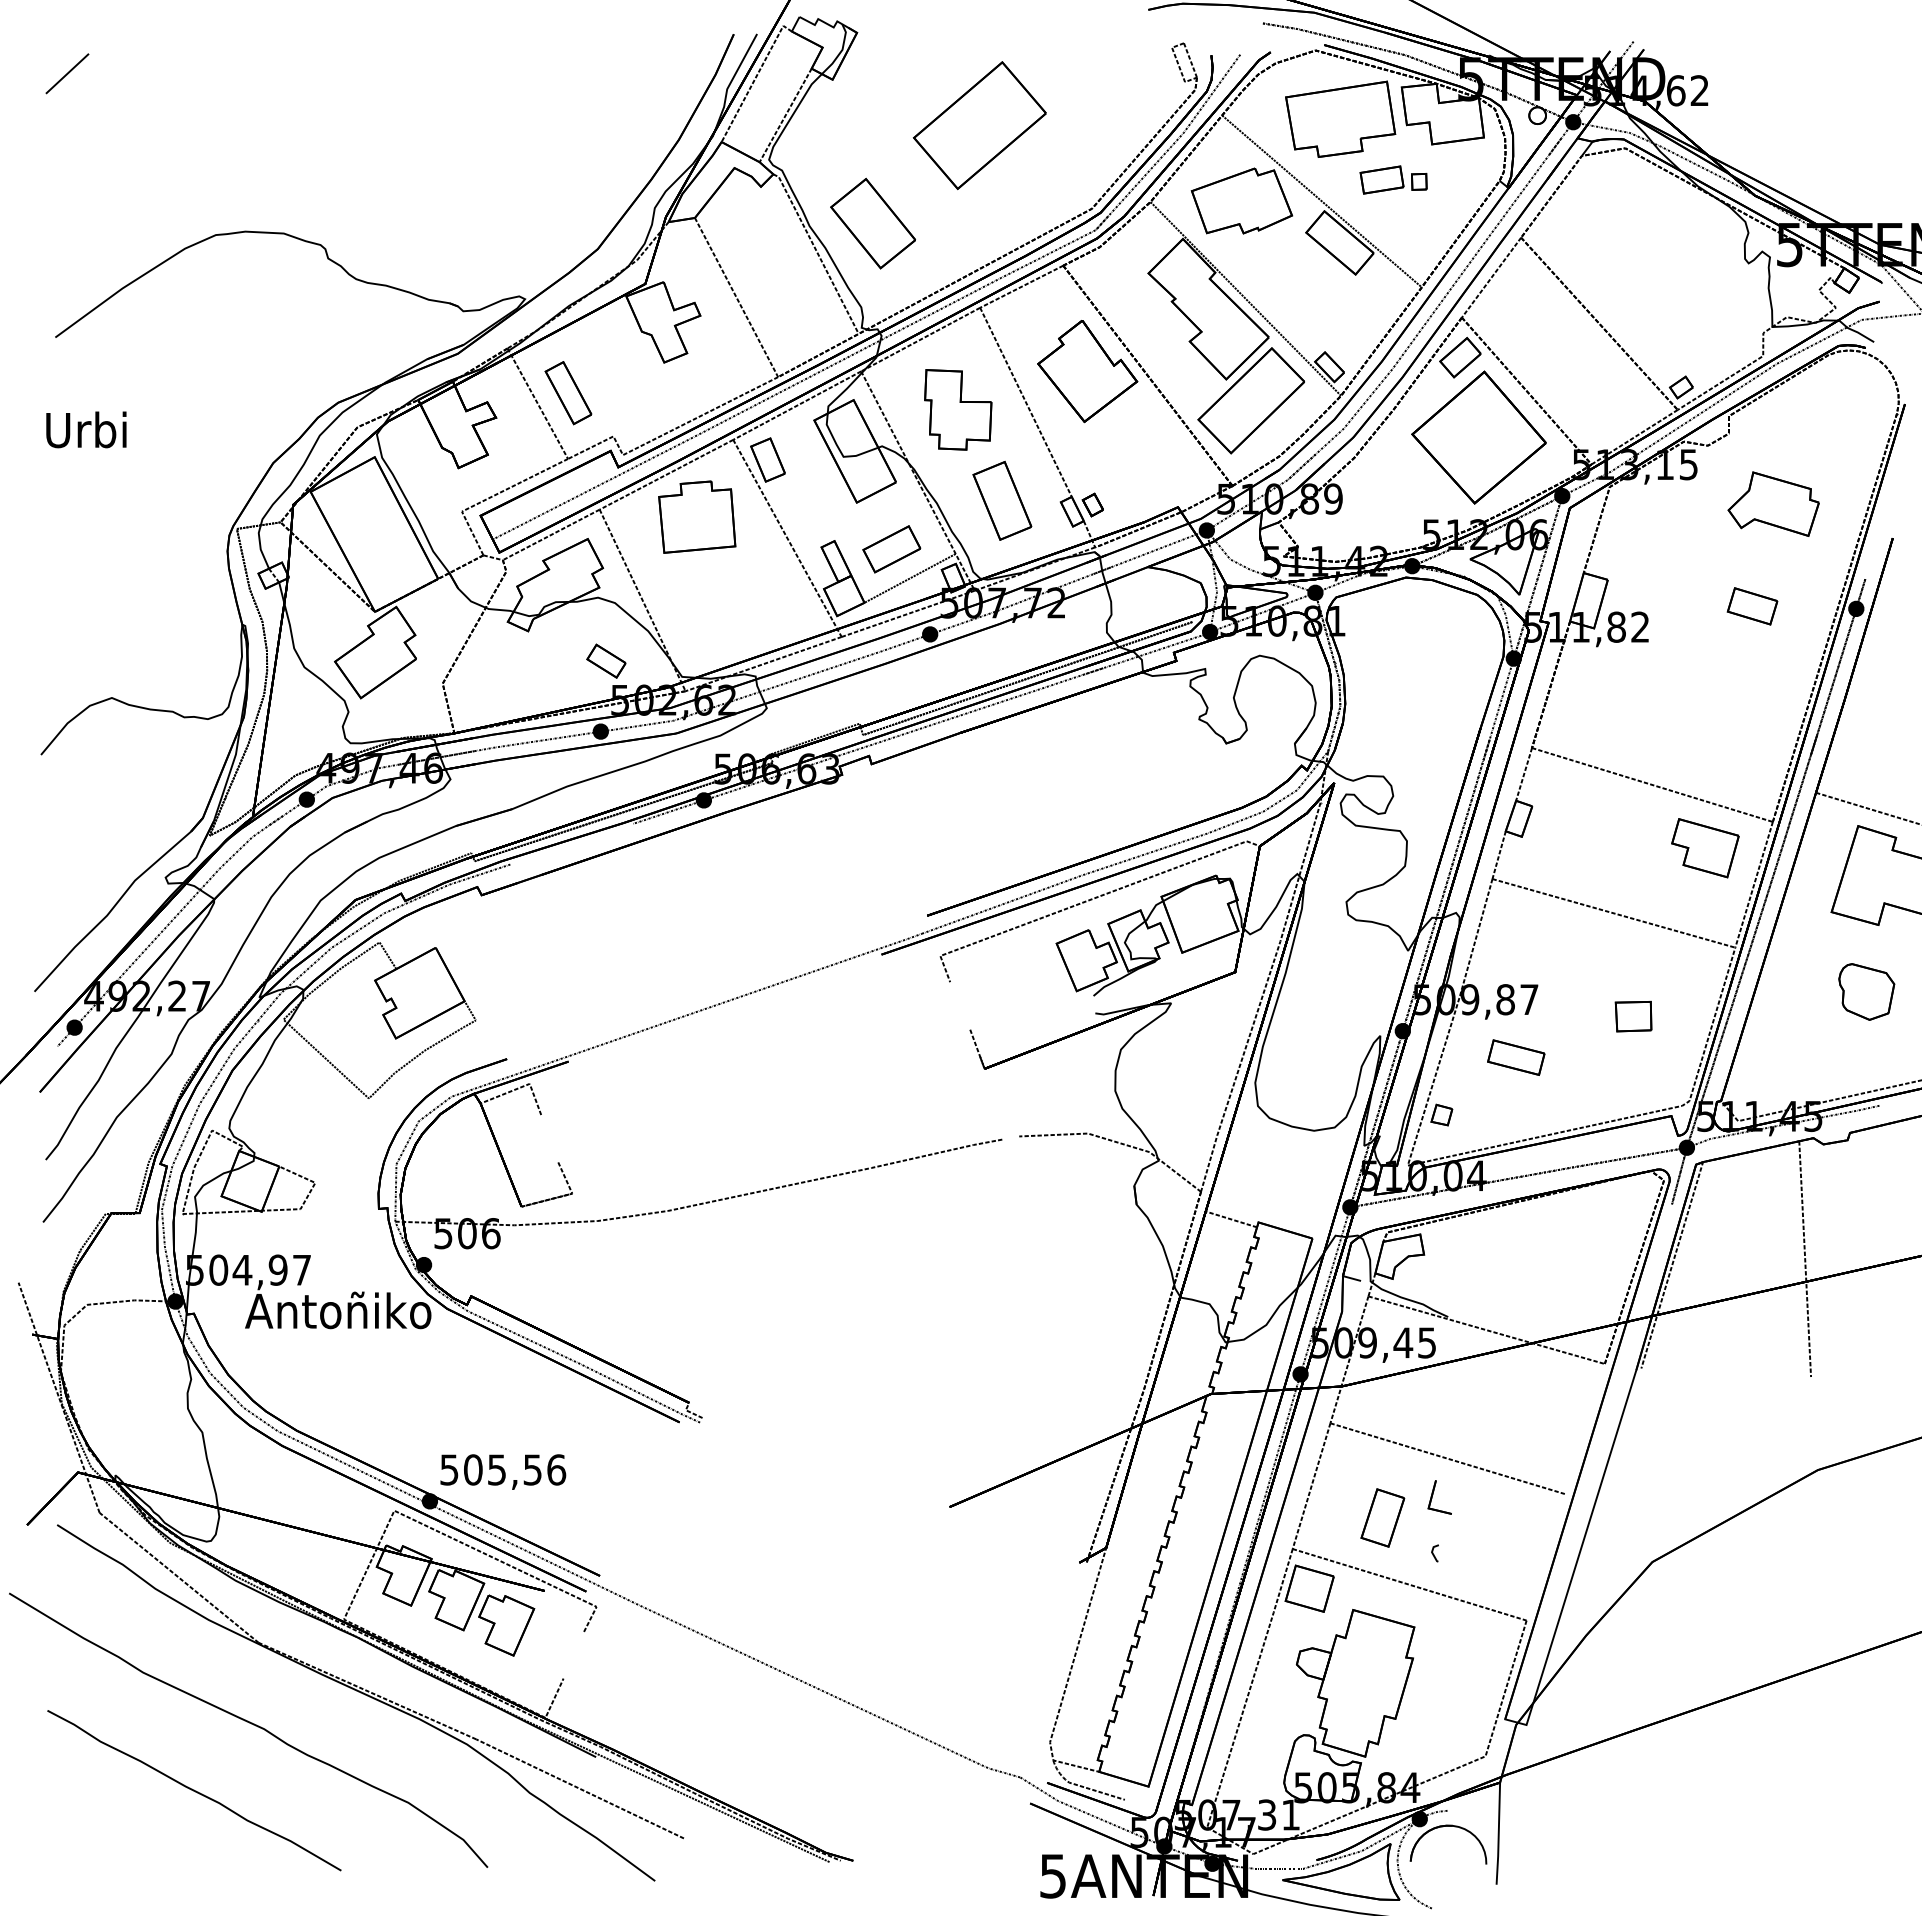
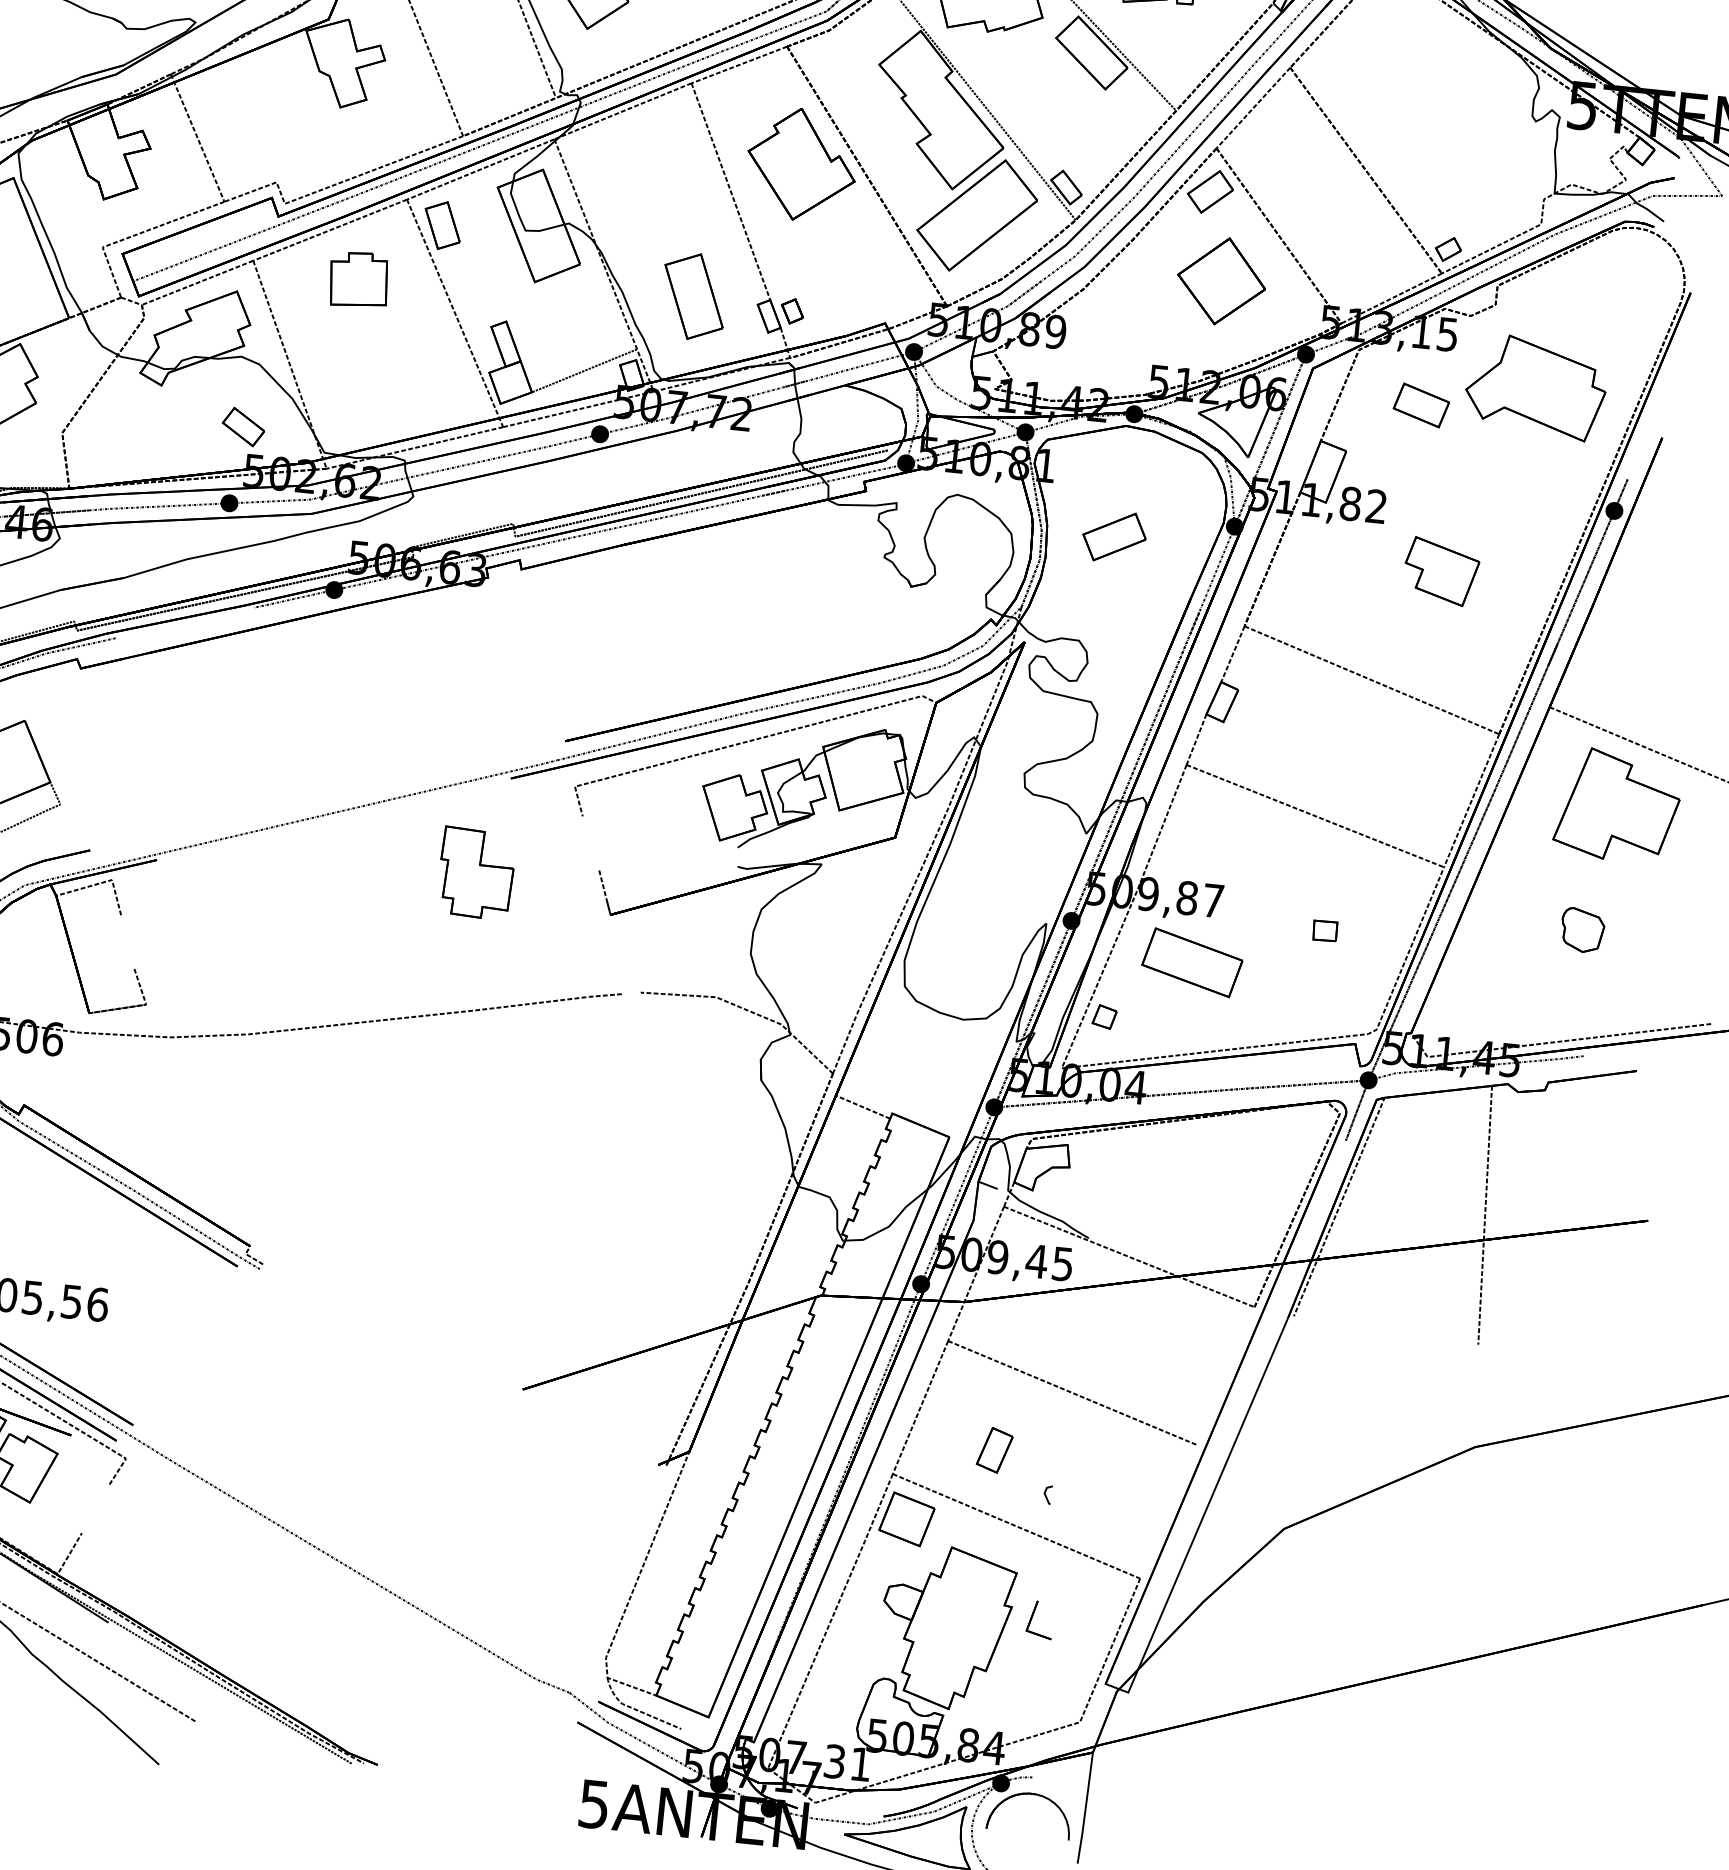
part: (568, 393) -> (232, 130), removed
part: (958, 409) -> (476, 873), moved
part: (1478, 437) -> (1221, 281), size x0.6
part: (1773, 503) -> (1535, 386), size x1.4
part: (697, 516) -> (359, 279), size x0.7
part: (891, 549) -> (1114, 537), moved
part: (1752, 606) -> (1421, 405), moved
part: (1705, 848) -> (1441, 572), moved
part: (1866, 991) -> (1582, 929), size x0.7
part: (1633, 1016) -> (1325, 930), size x0.6
part: (1516, 1057) -> (1192, 962), size x1.6
part: (1433, 1495) -> (1033, 1617), moved
part: (1382, 1517) -> (994, 1449), size x0.7

